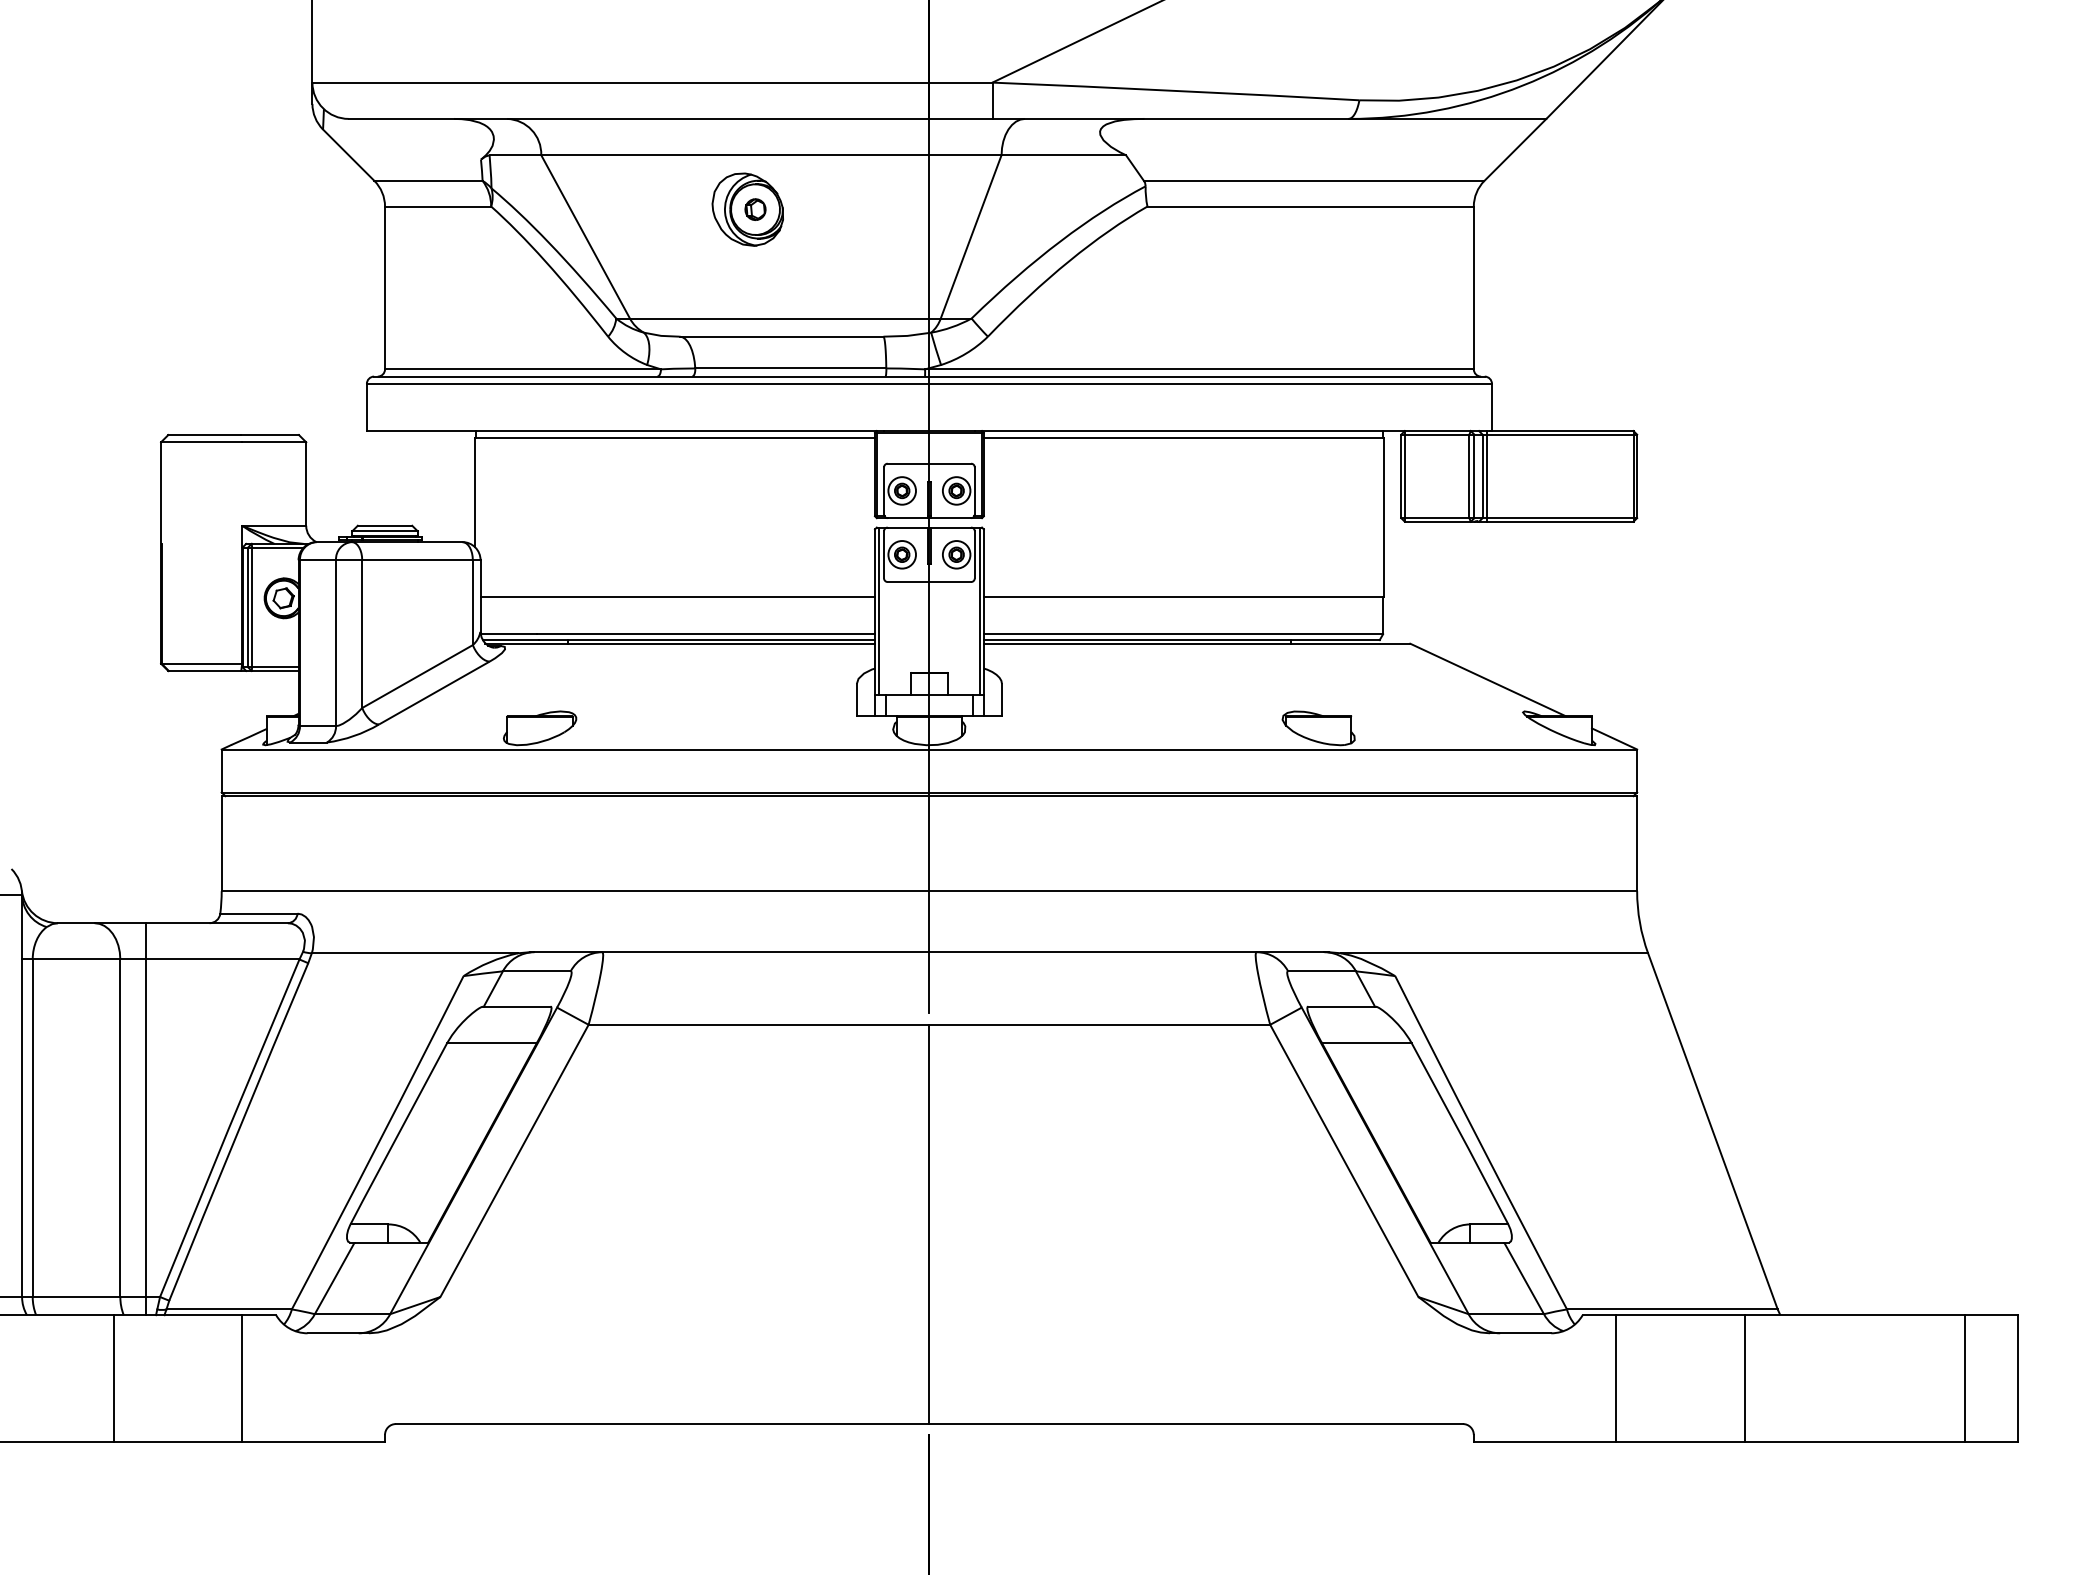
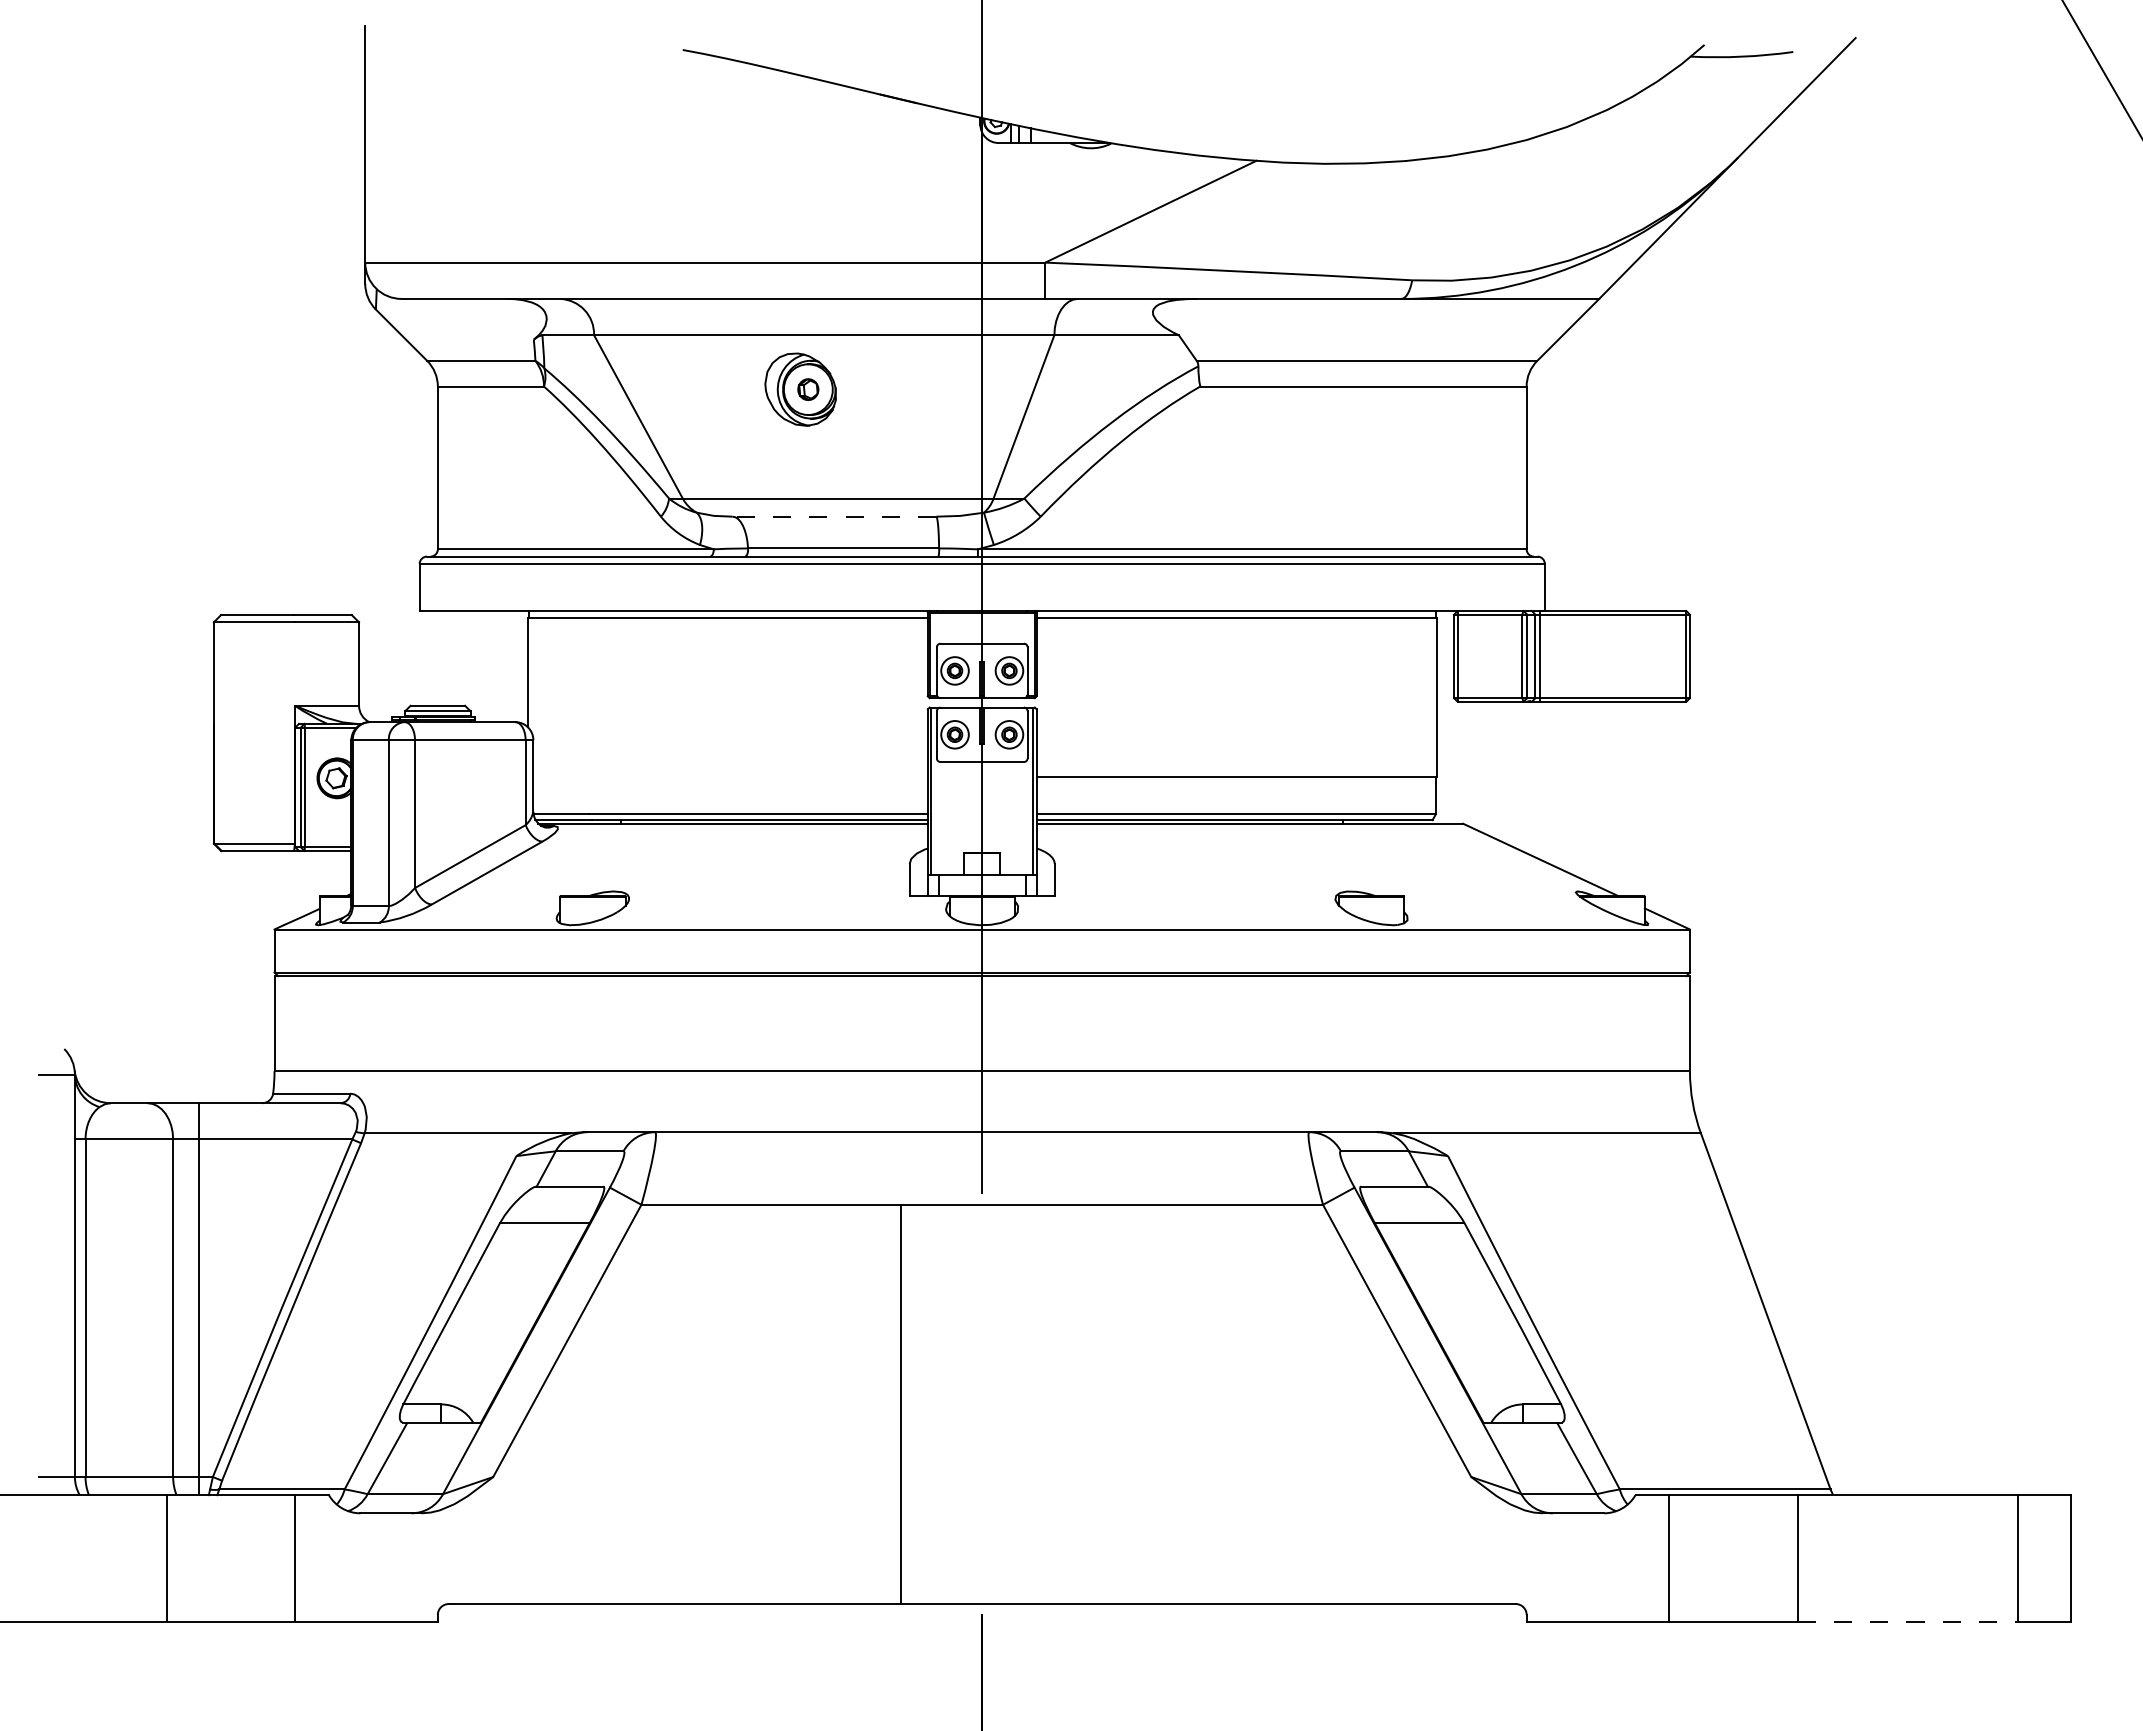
line: (781, 336) -> (834, 516), solid -> dashed
line: (677, 596) -> (730, 776), removed
line: (929, 1224) -> (901, 1404), moved
line: (1855, 1442) -> (1908, 1622), solid -> dashed

